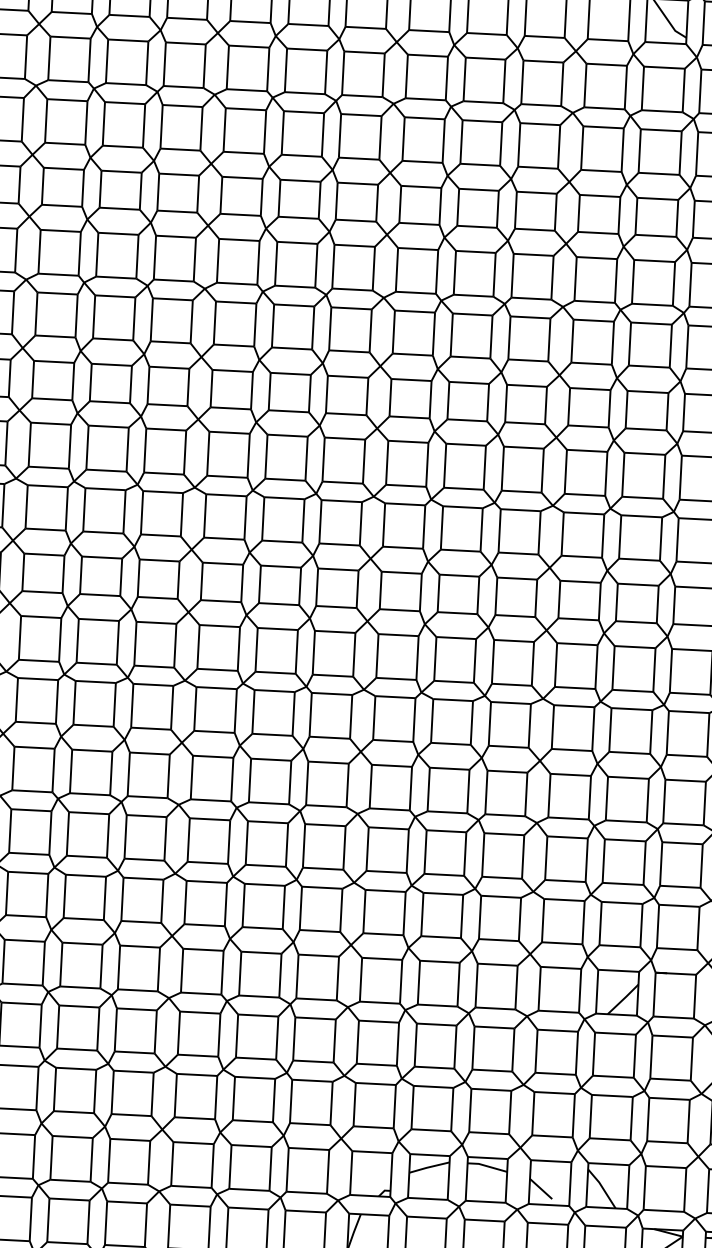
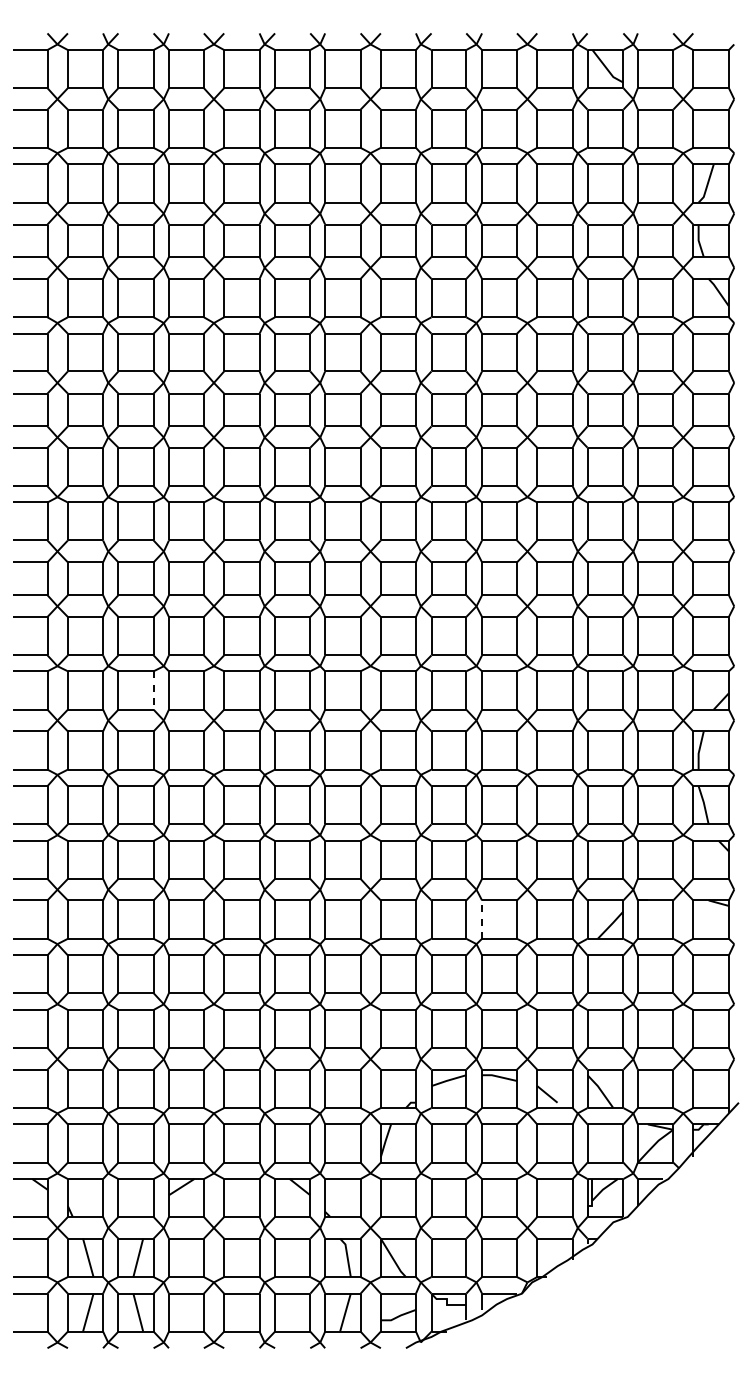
line: (114, 704) -> (153, 690), solid -> dashed
line: (477, 985) -> (482, 919), solid -> dashed

